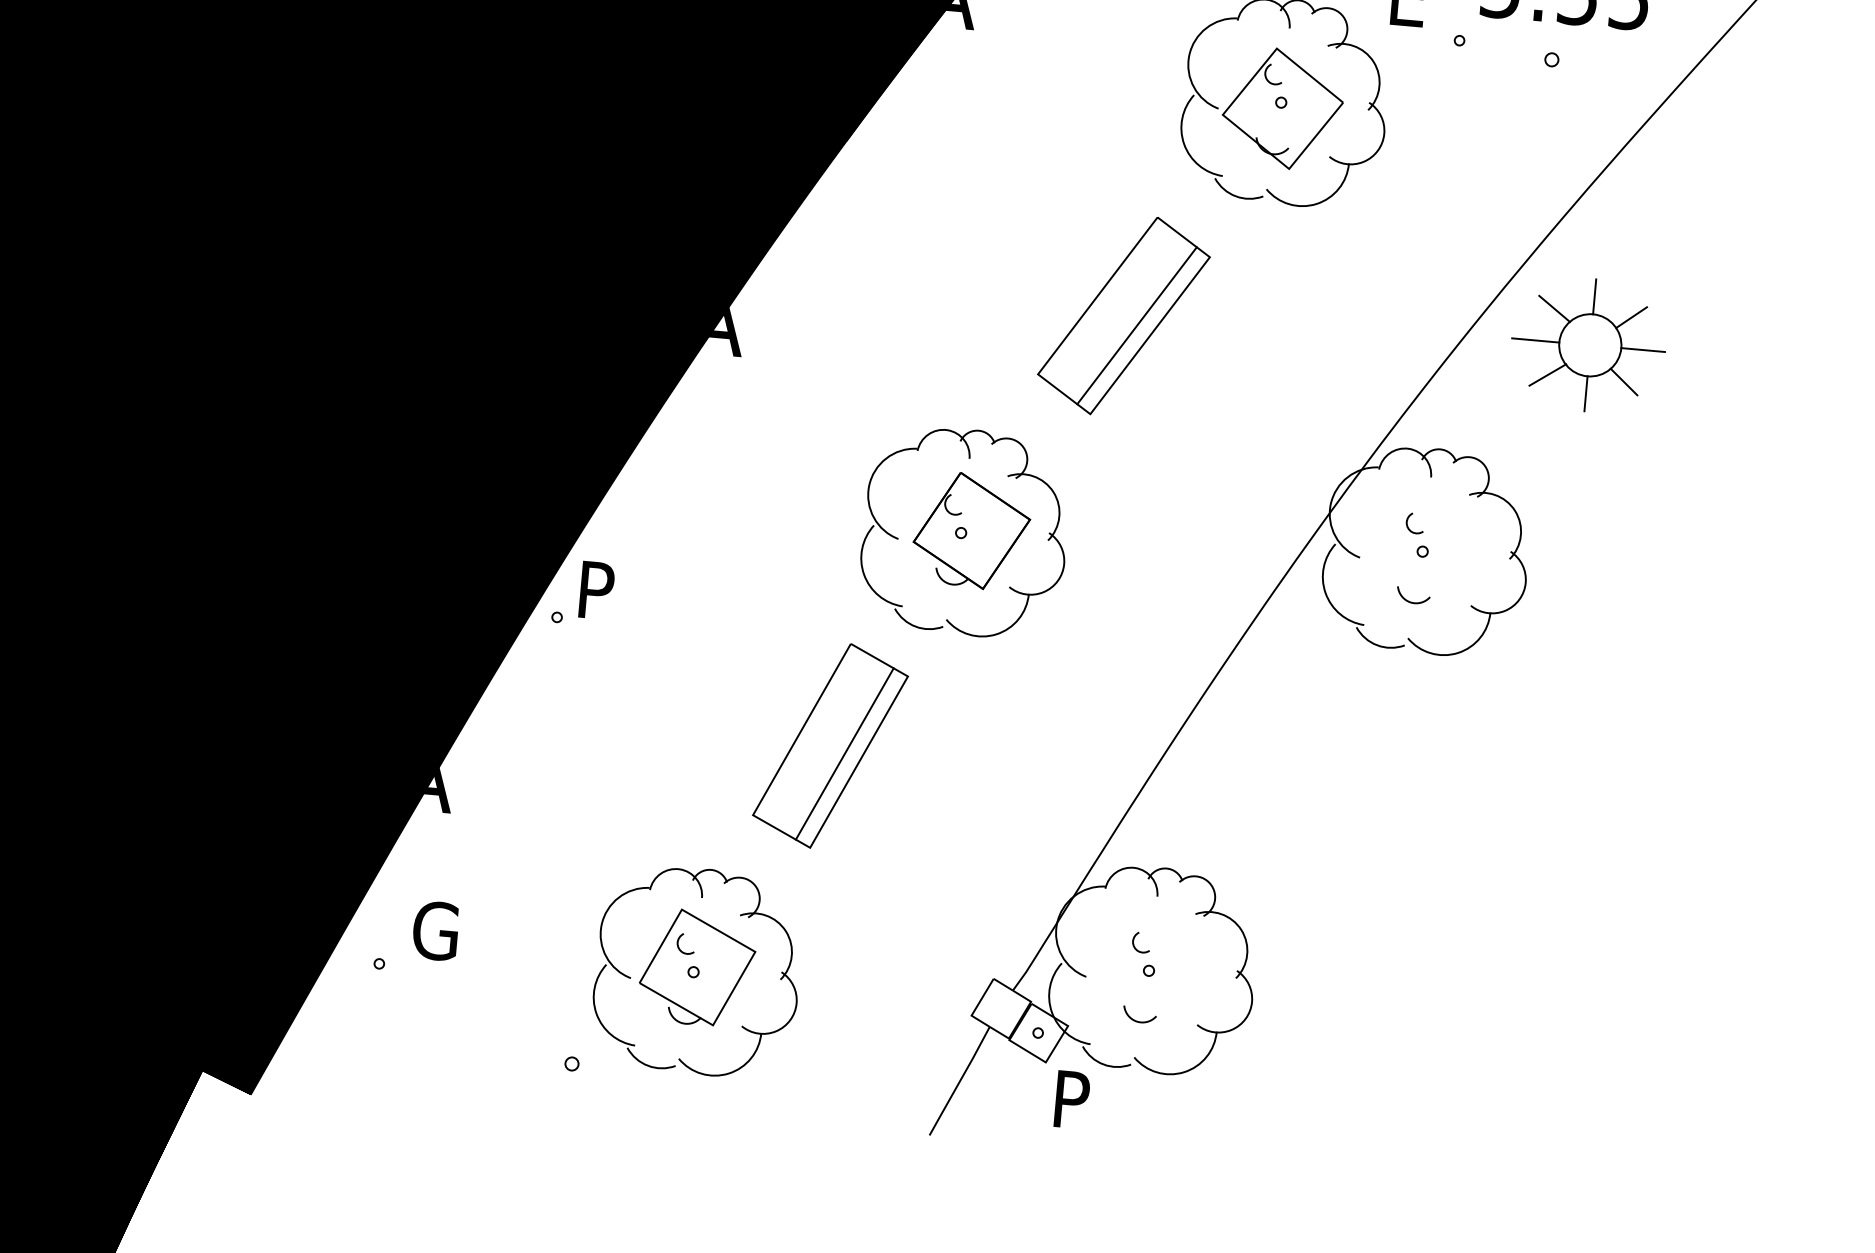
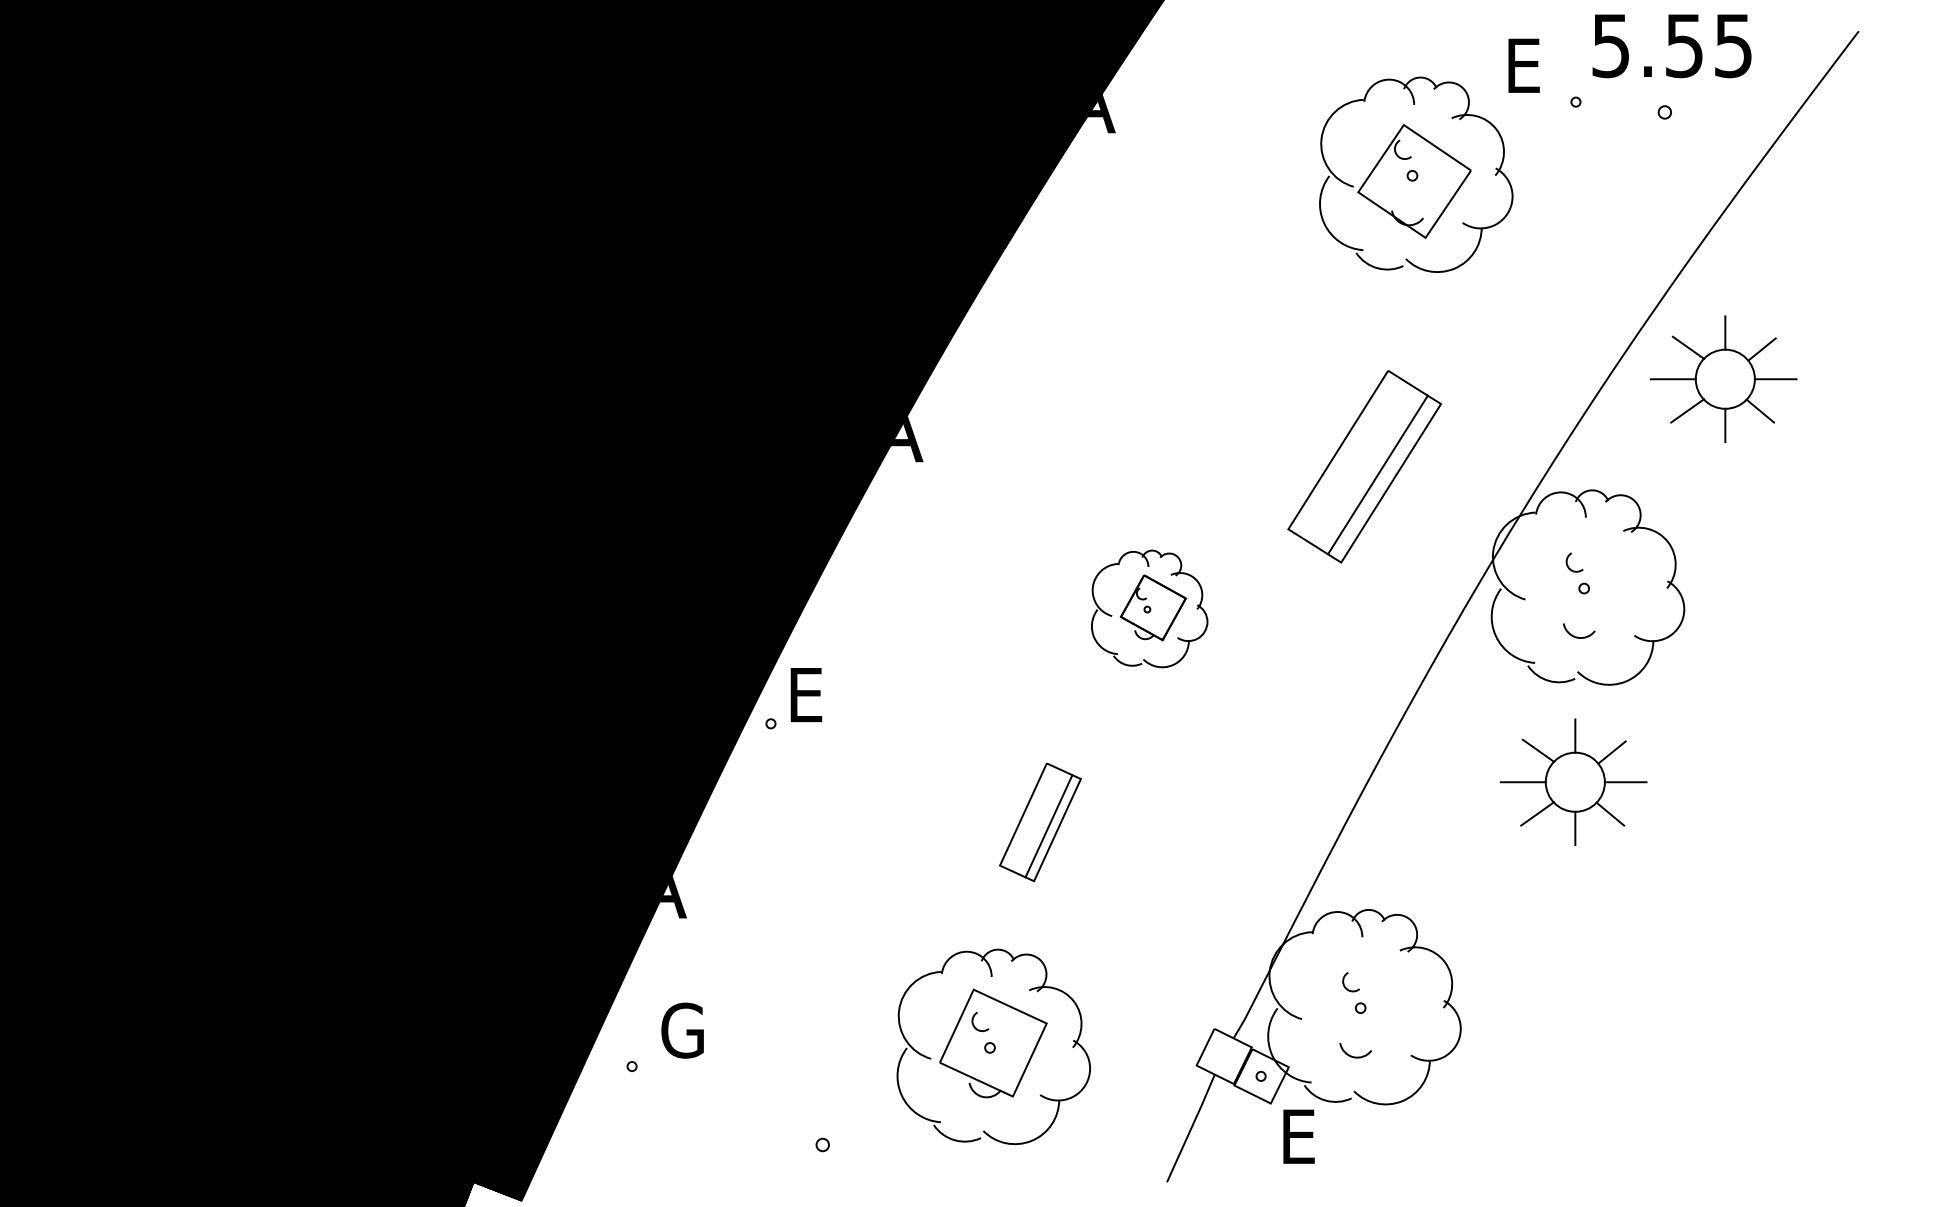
part: (1123, 315) -> (1364, 466), moved
part: (964, 531) -> (1149, 608), size x0.6
text: (600, 591) -> (809, 695), P -> E
part: (830, 746) -> (1040, 822), size x0.6
part: (1393, 753) -> (1573, 781), added
part: (697, 971) -> (993, 1046), moved
text: (1075, 1099) -> (1302, 1136), P -> E

